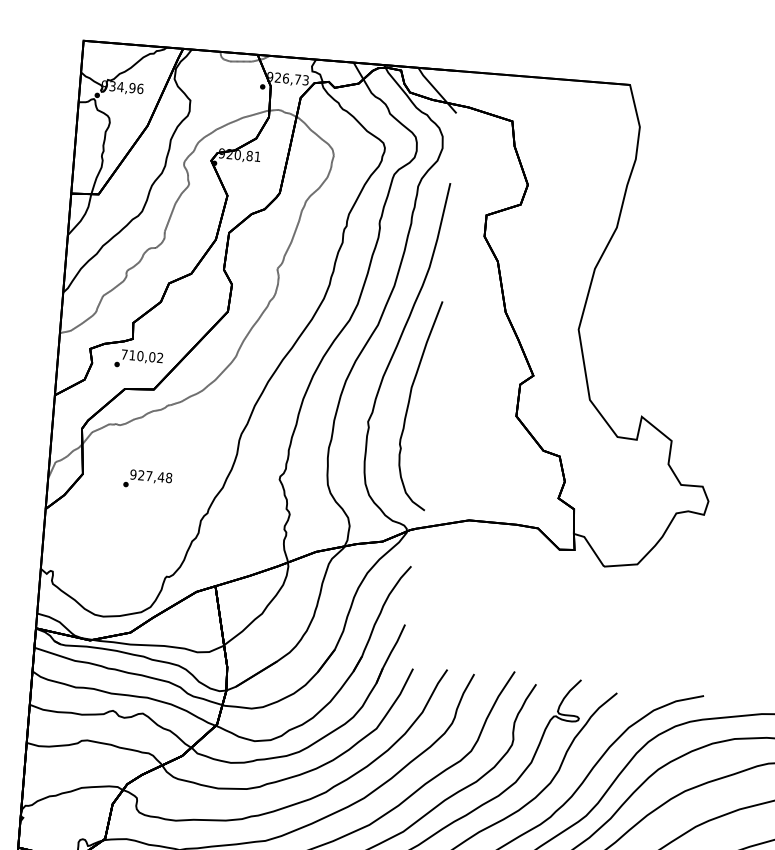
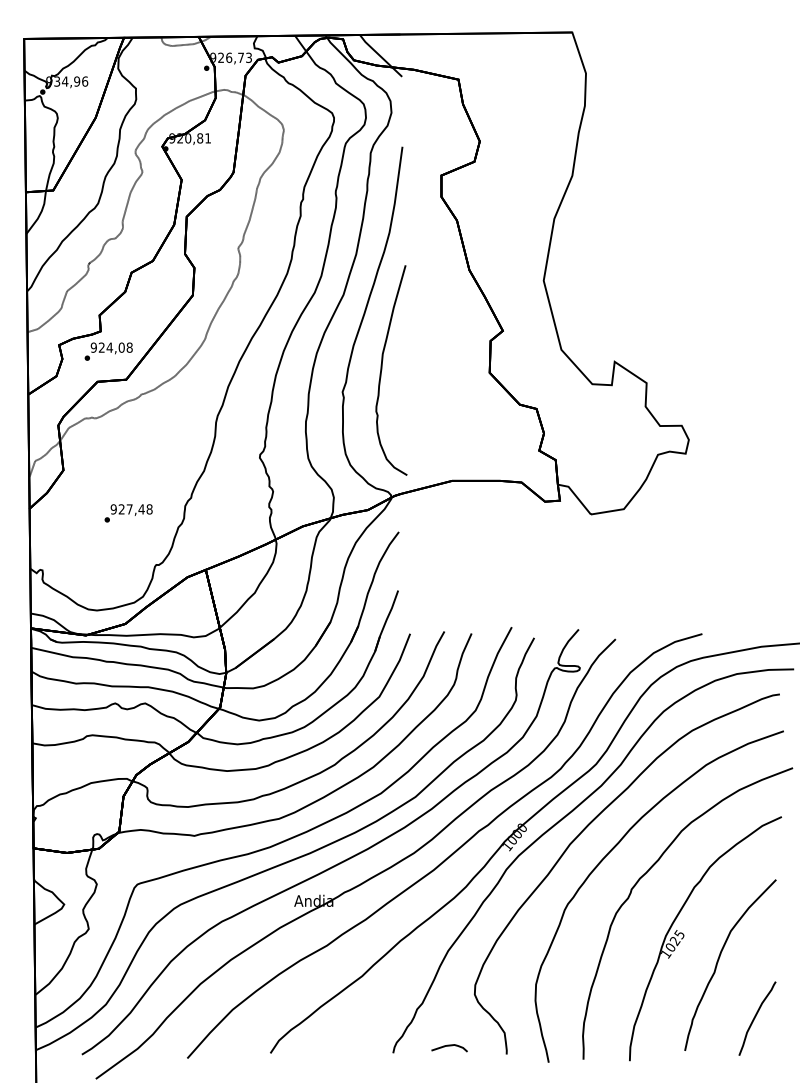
text: (142, 356) -> (111, 347), 710,02 -> 924,08
text: (147, 480) -> (128, 513), moved

